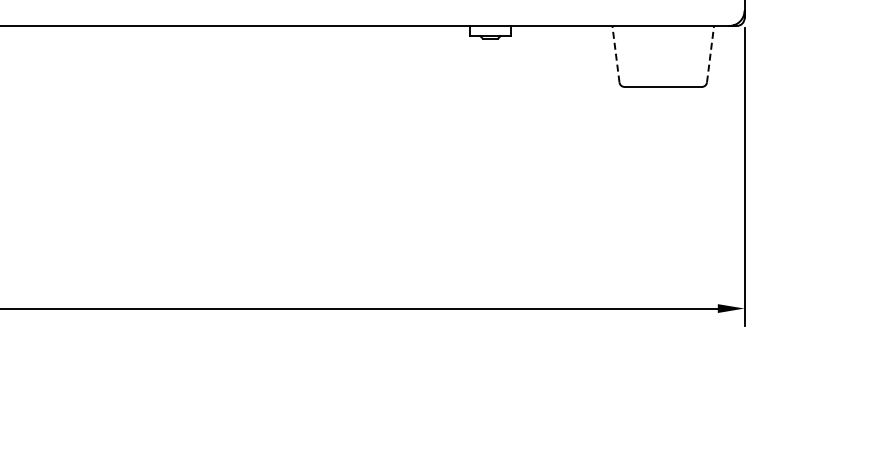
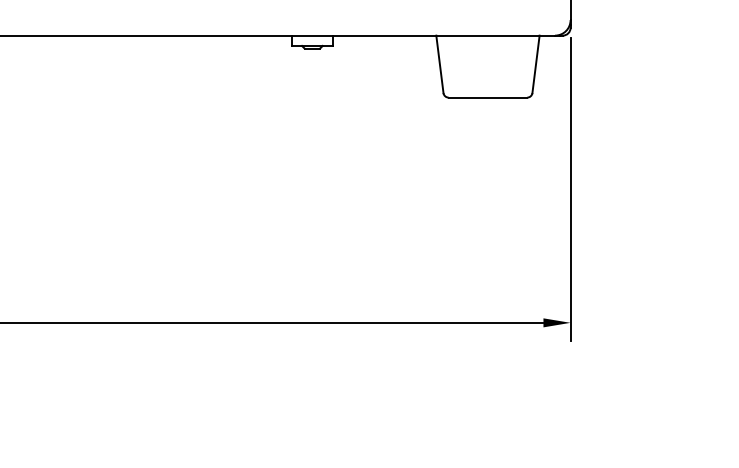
line: (615, 53) -> (439, 63), dashed -> solid
line: (710, 53) -> (536, 63), dashed -> solid

